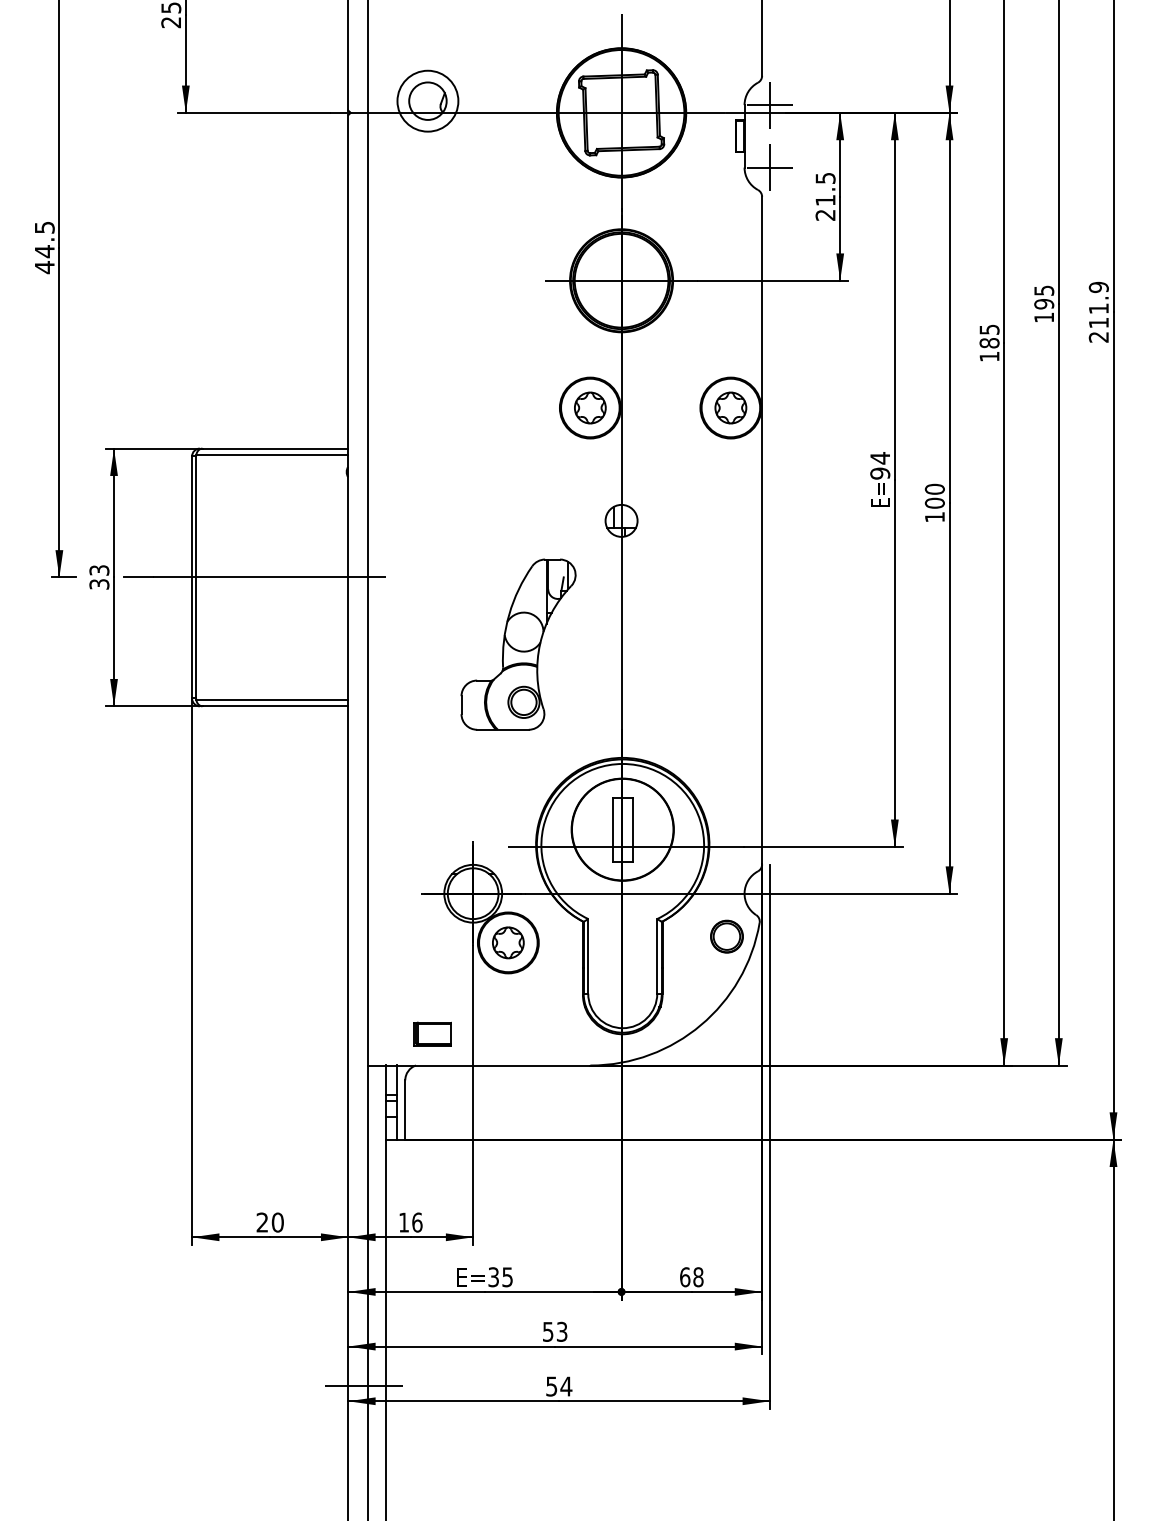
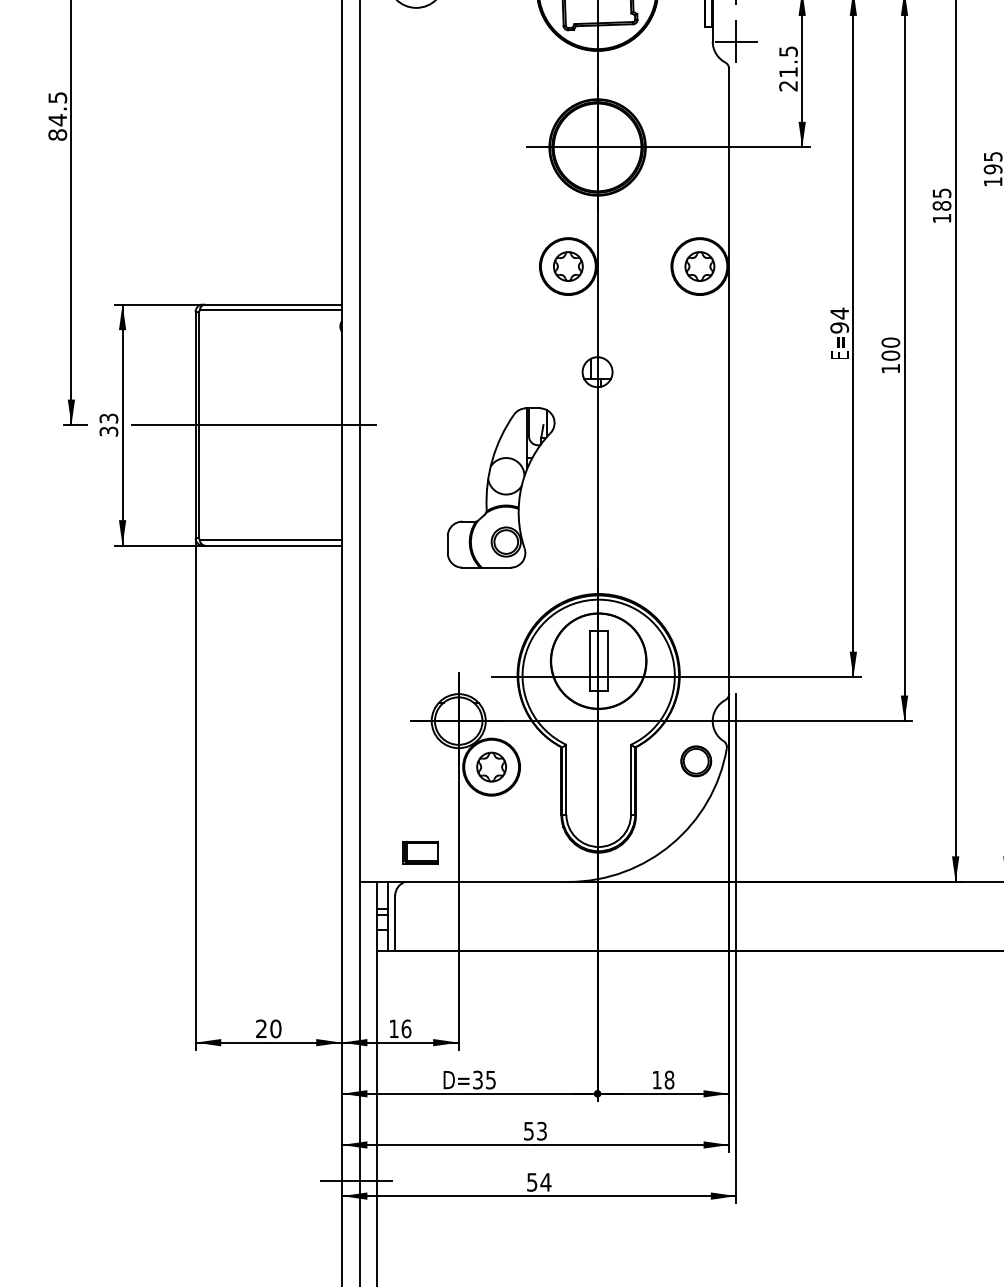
text: (44, 267) -> (57, 135), 44.5 -> 84.5
text: (470, 1276) -> (456, 1079), E= -> D=
text: (685, 1277) -> (657, 1080), 68 -> 18

